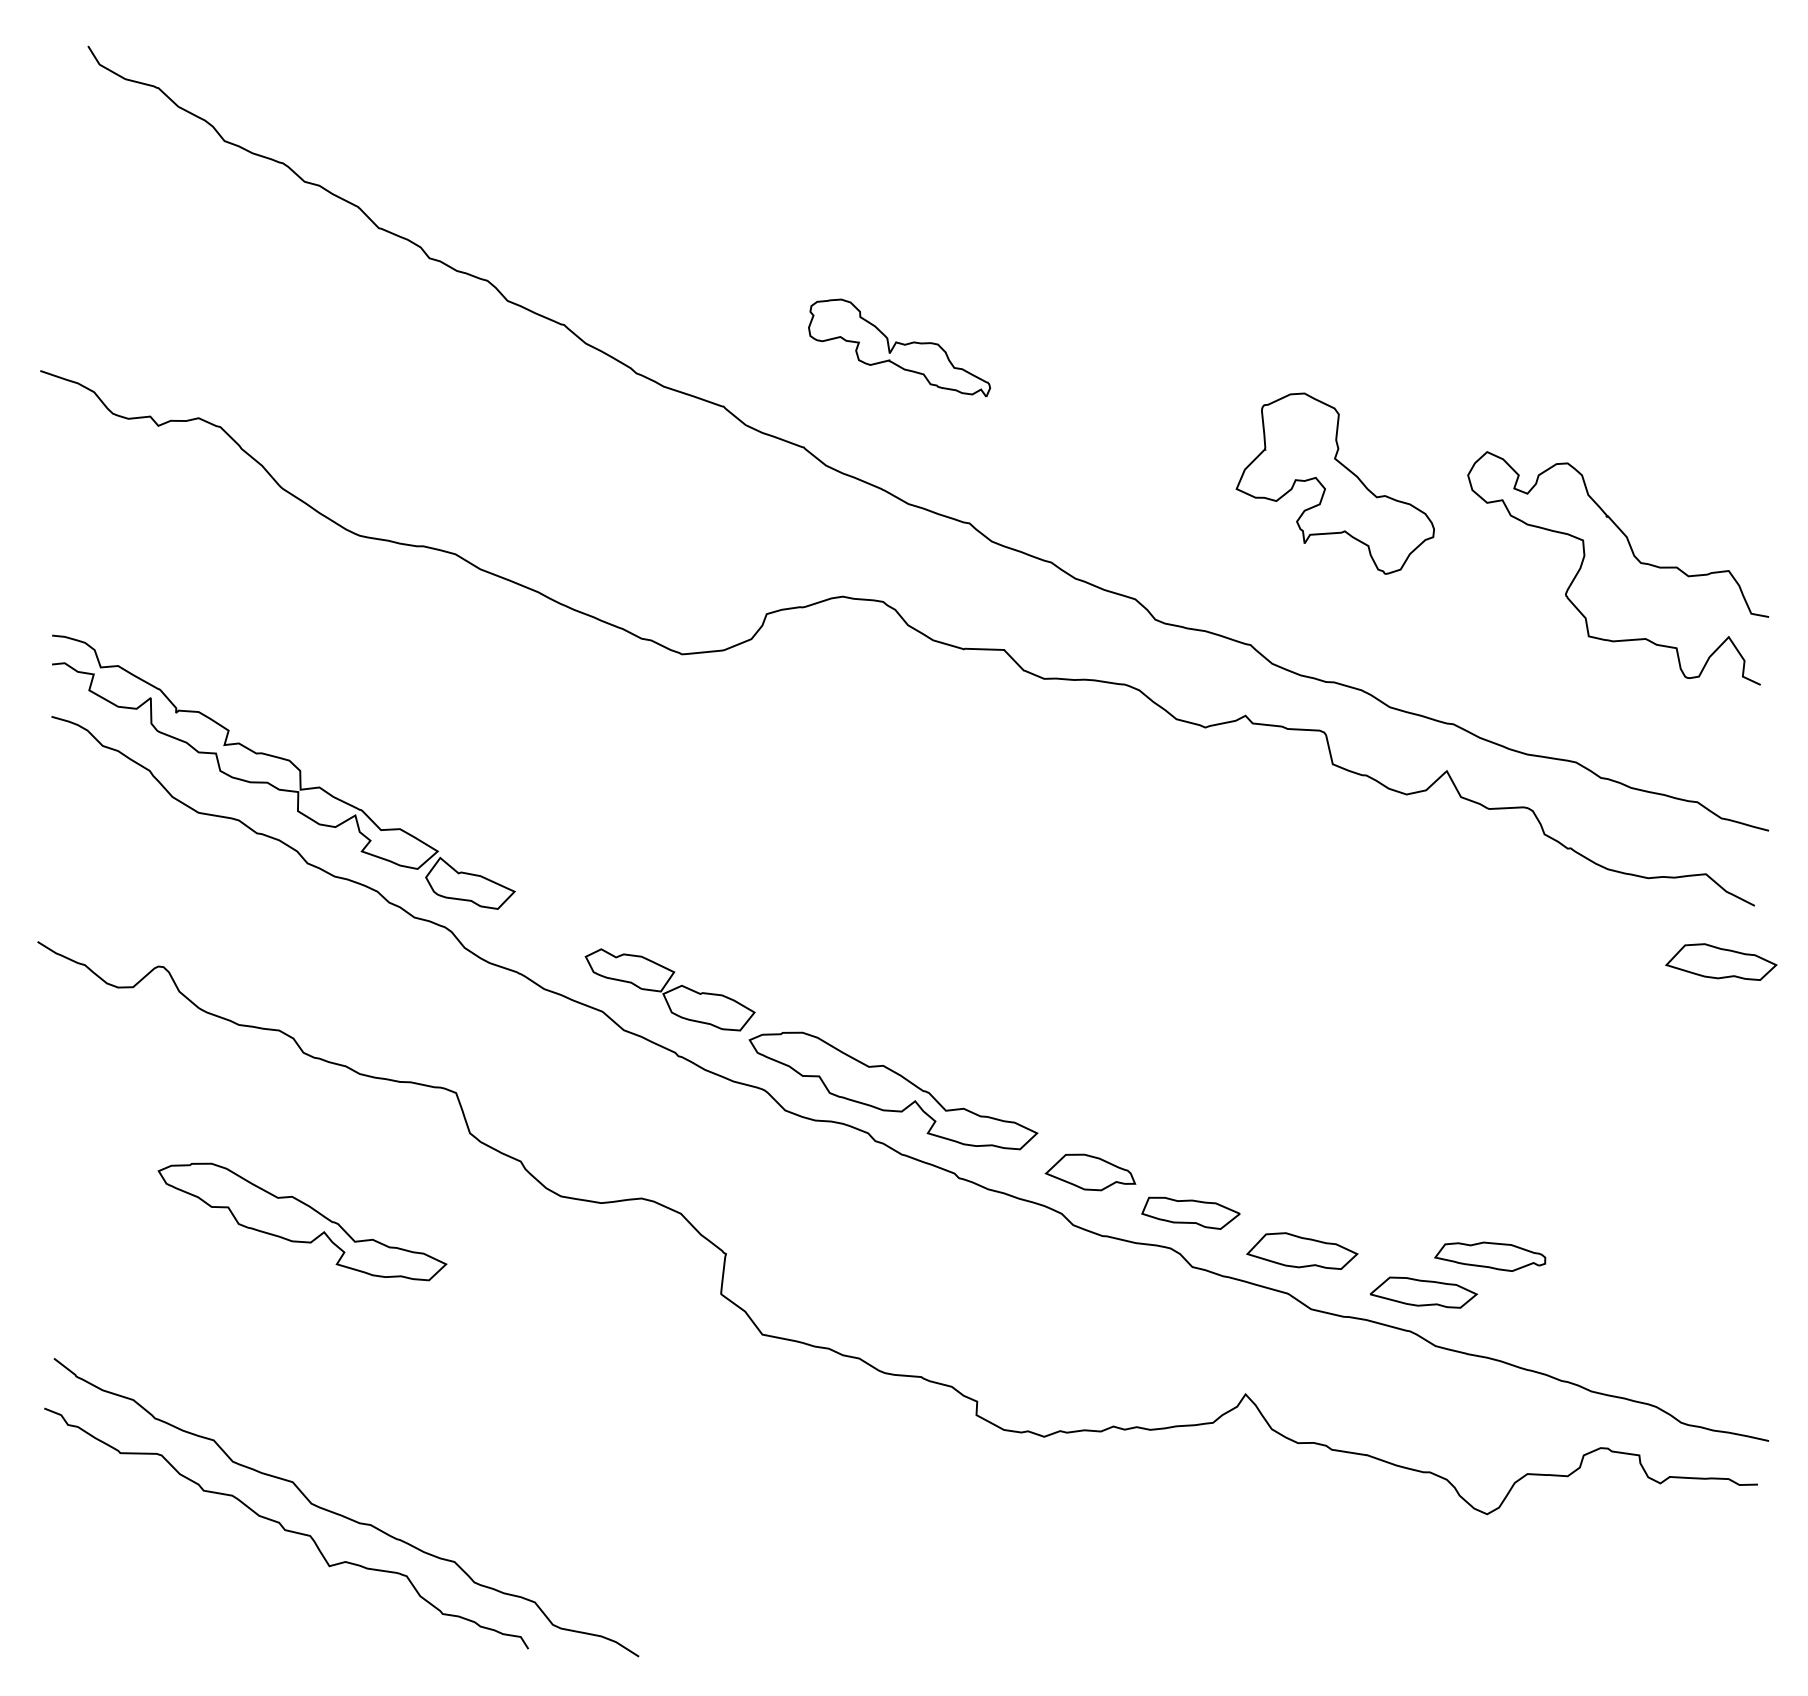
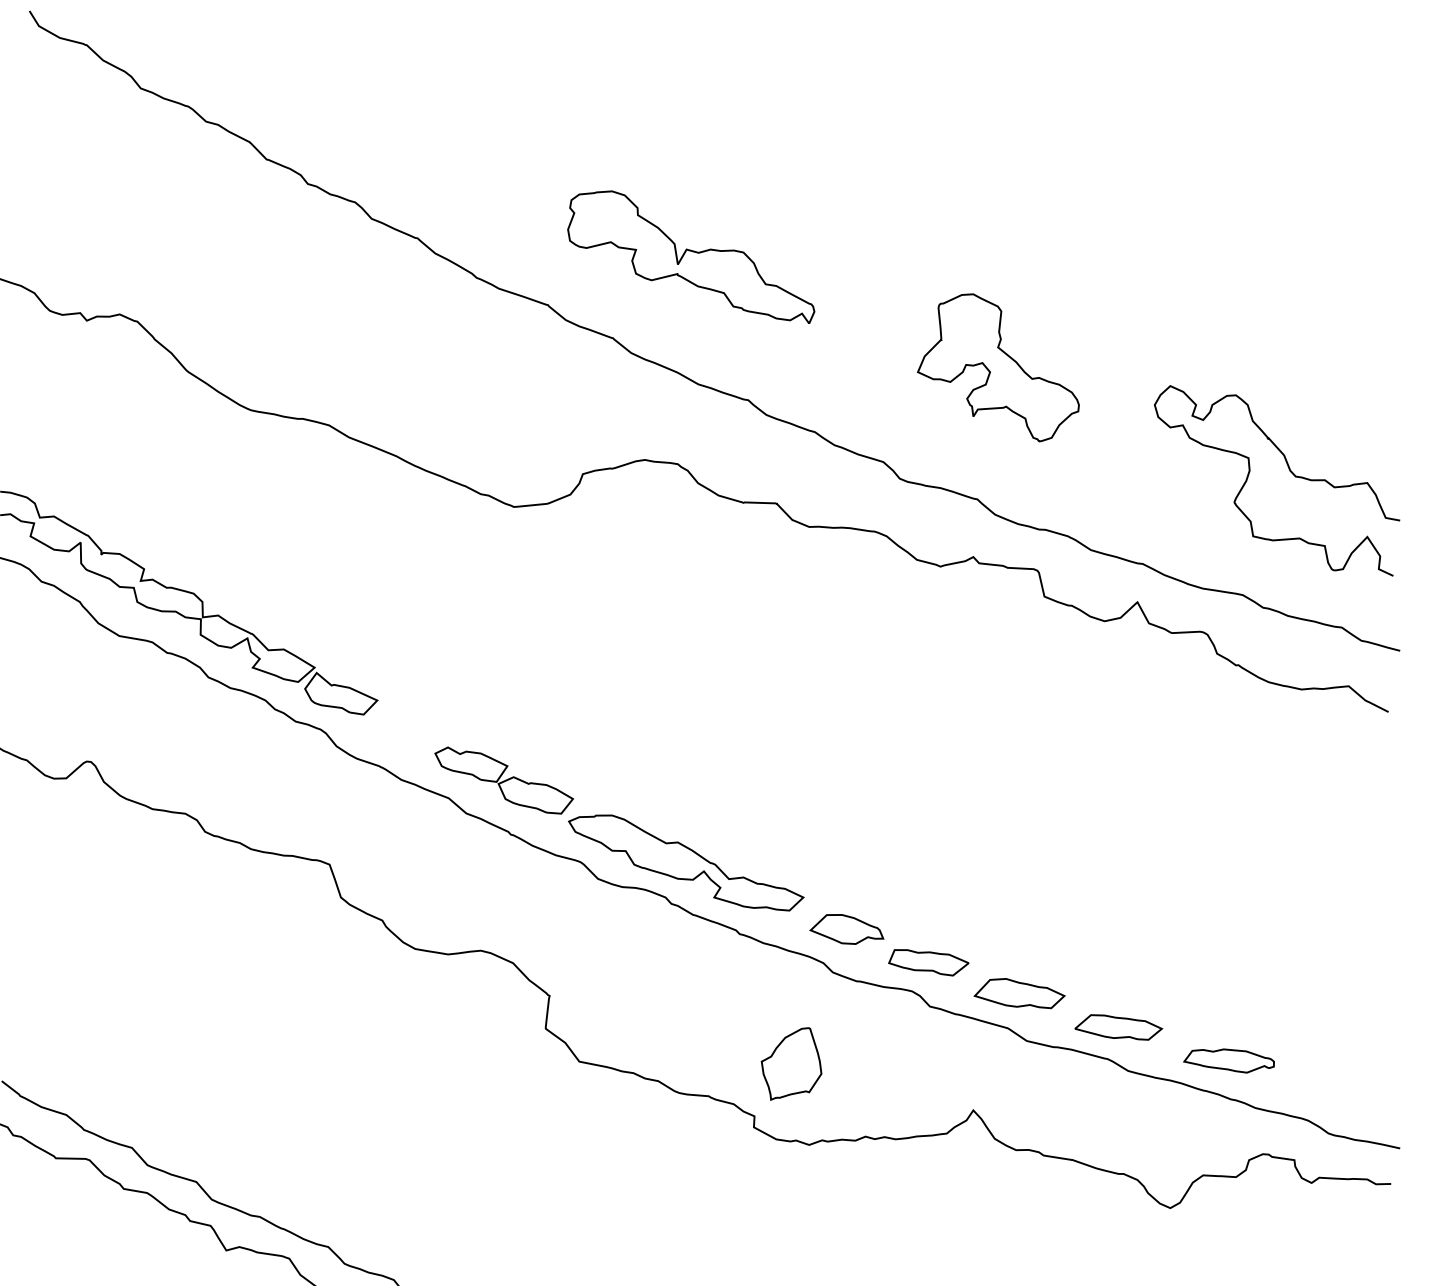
part: (899, 347) -> (691, 256), size x1.67
part: (1334, 483) -> (997, 367), moved
curve: (1633, 556) -> (1289, 471), moved
part: (1721, 961) -> (1361, 757), removed
part: (302, 1221) -> (204, 969), removed
part: (1490, 1256) -> (1229, 1060), moved
part: (1022, 1337) -> (791, 1064), added

